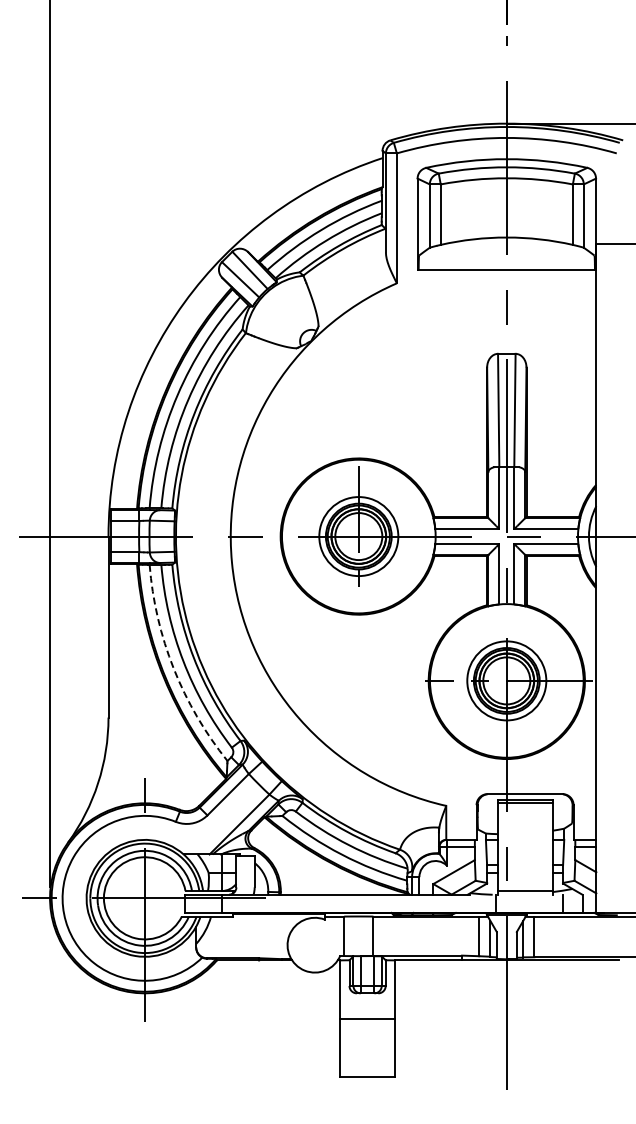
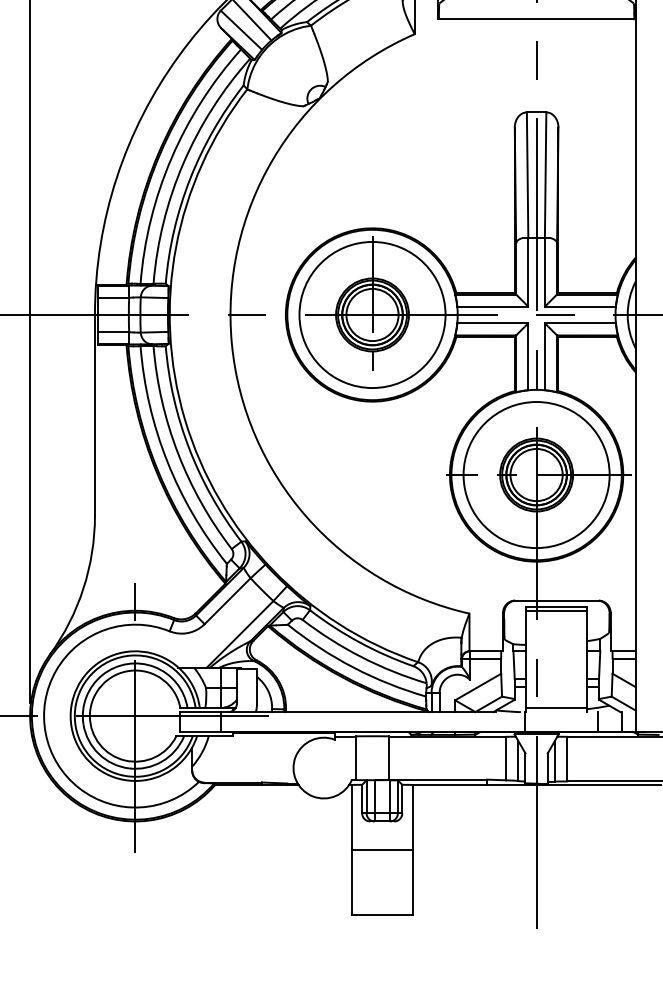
circle: (358, 536) -> (372, 314), size x1.67
arc: (173, 668) -> (167, 461), dashed -> solid
circle: (506, 680) -> (536, 474), size x1.67

